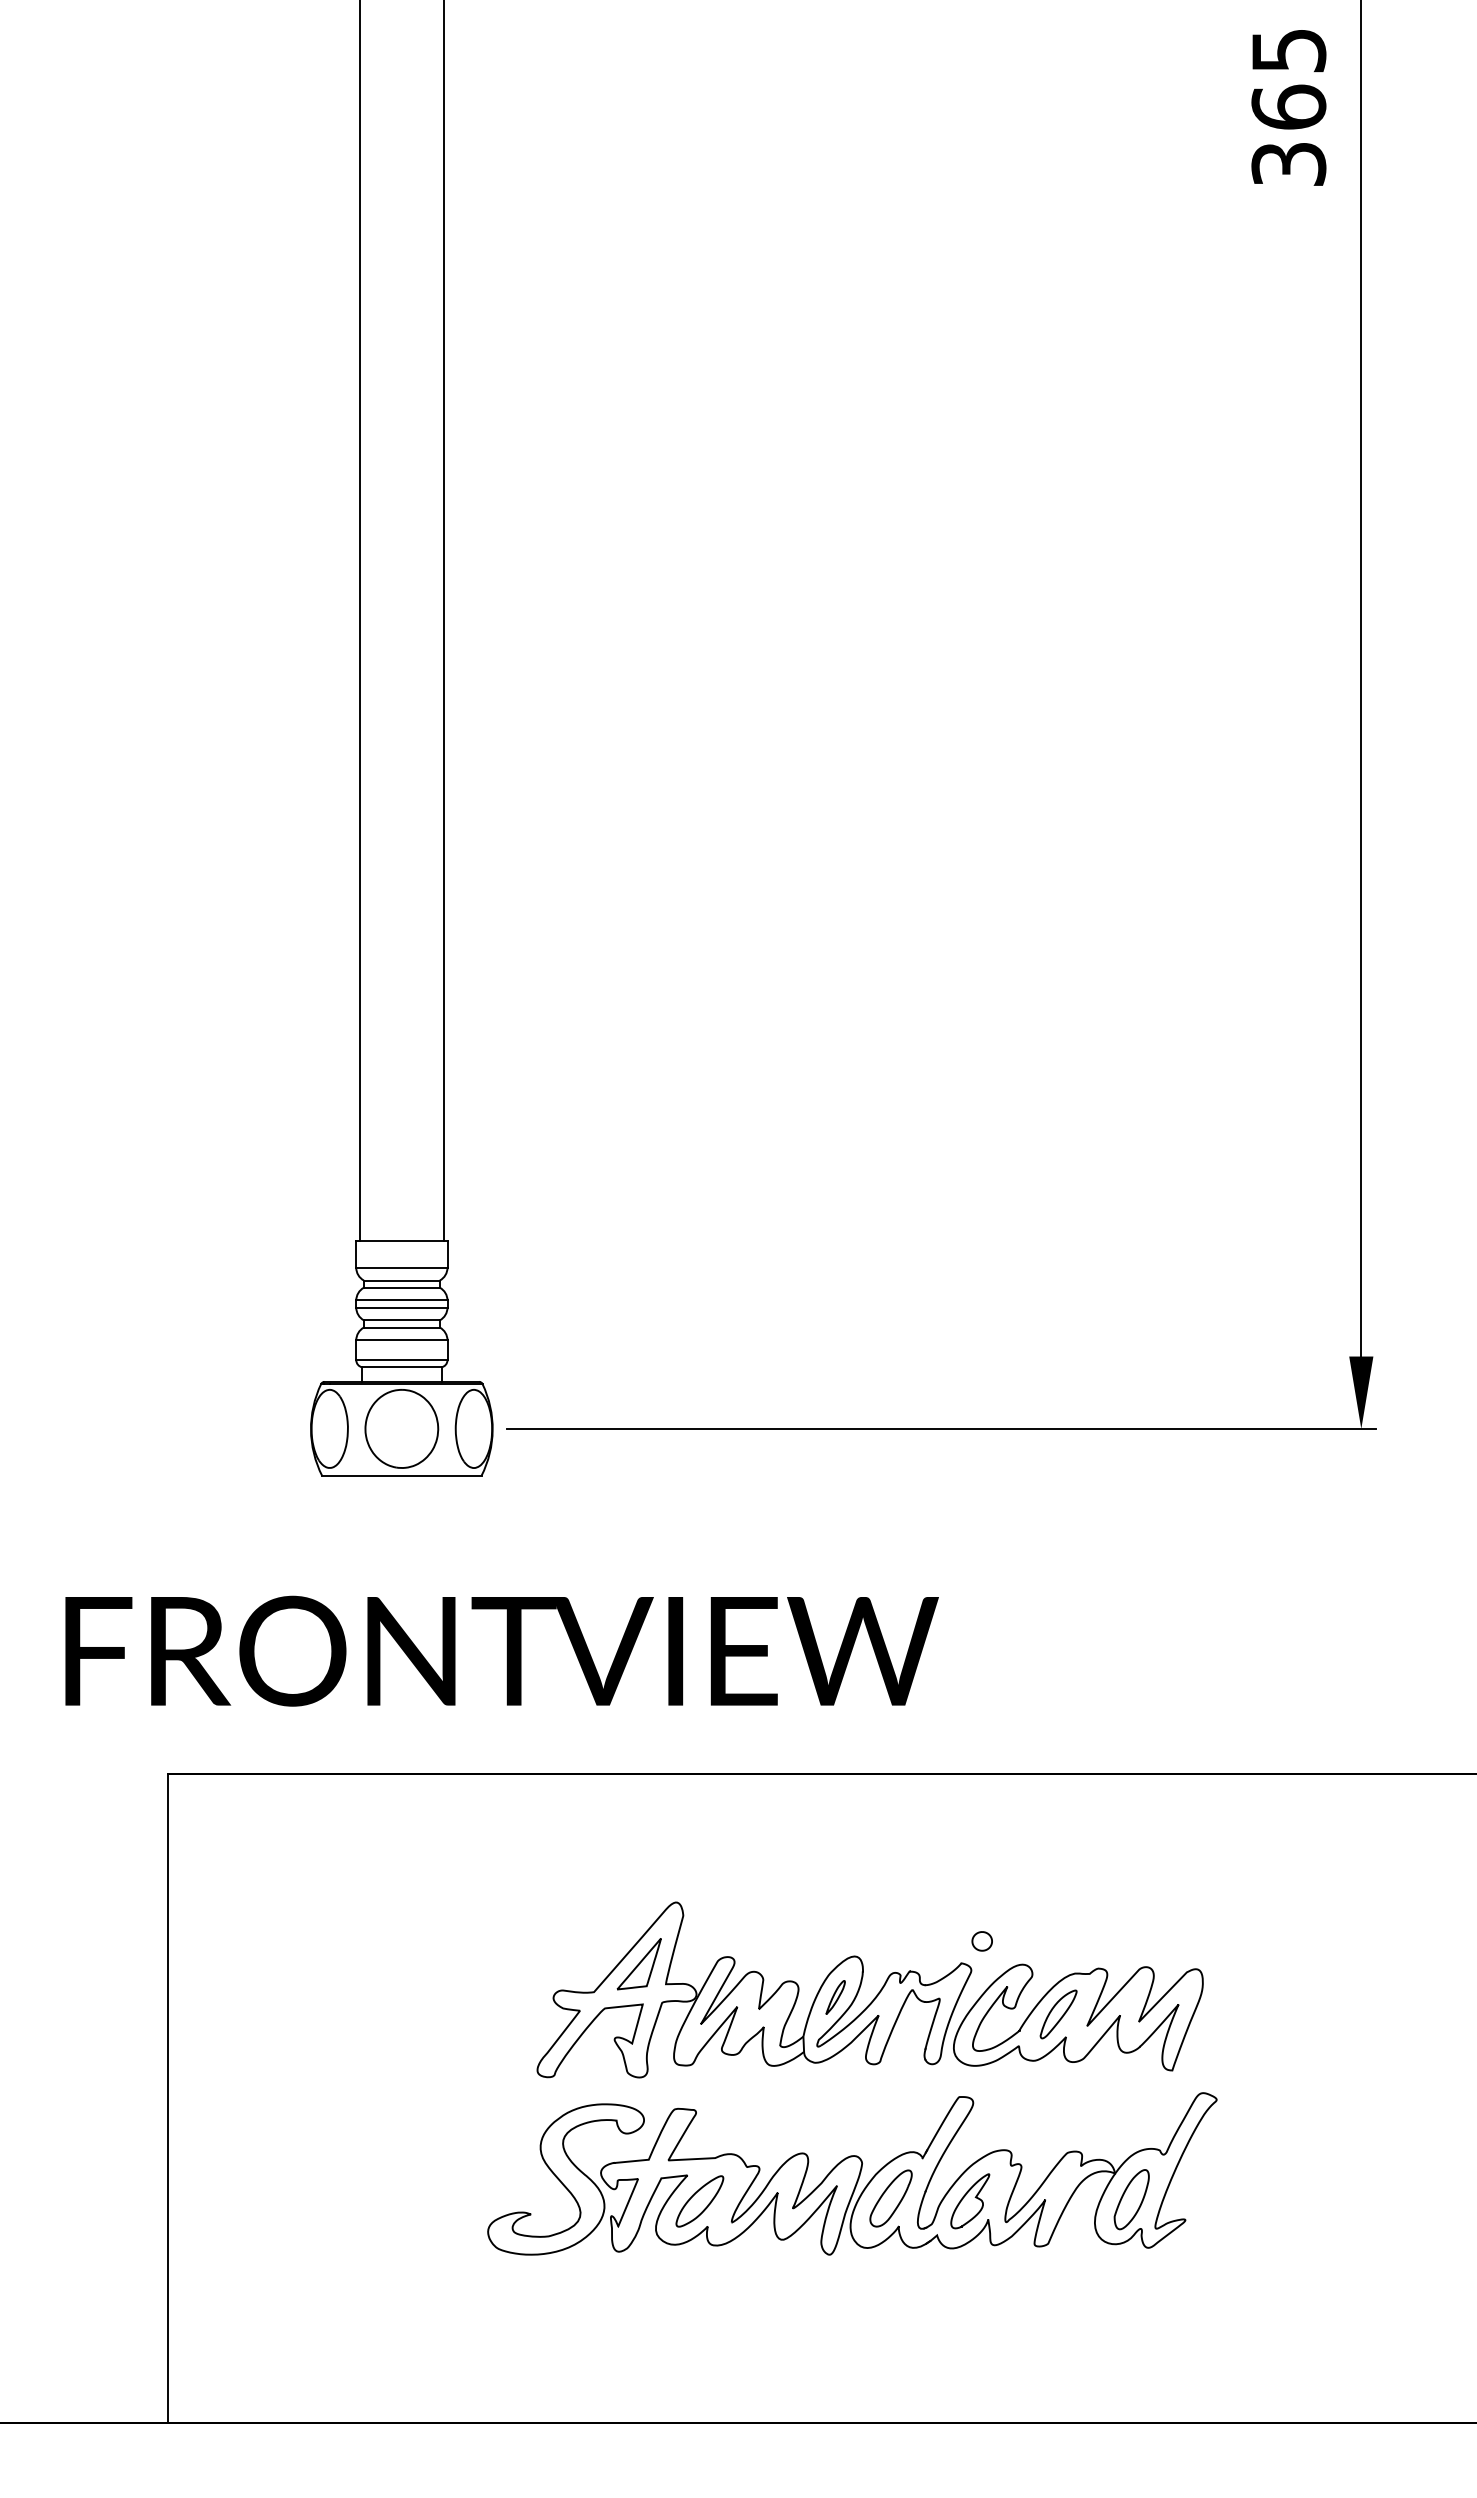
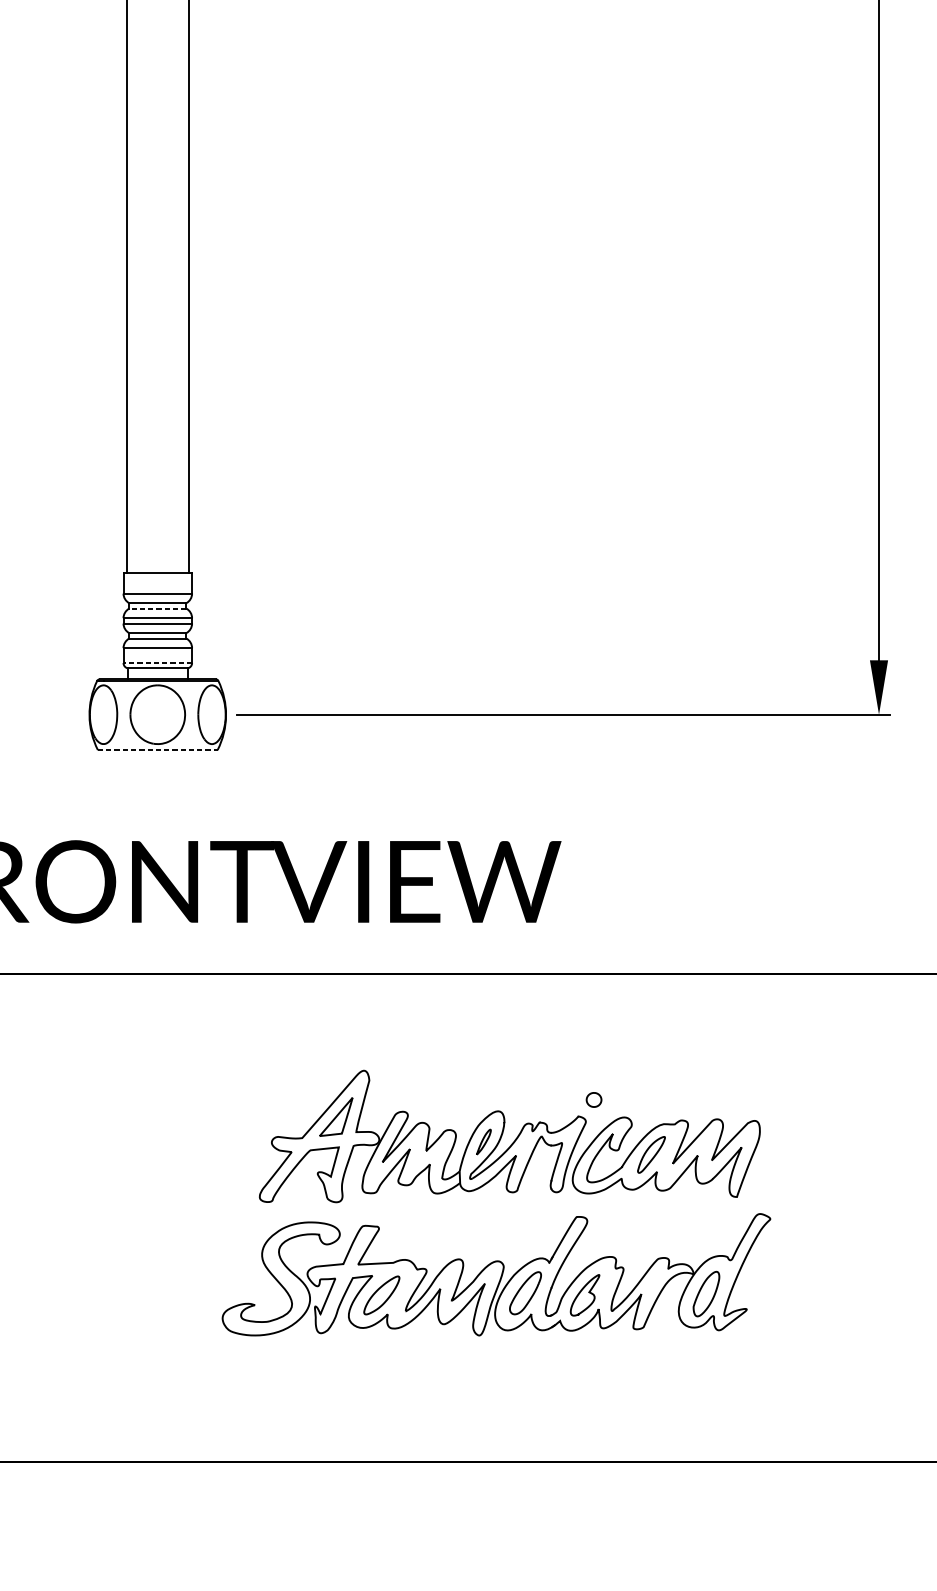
line: (401, 1287) -> (157, 608), solid -> dashed
line: (401, 1360) -> (157, 663), solid -> dashed
line: (401, 1476) -> (157, 750), solid -> dashed

